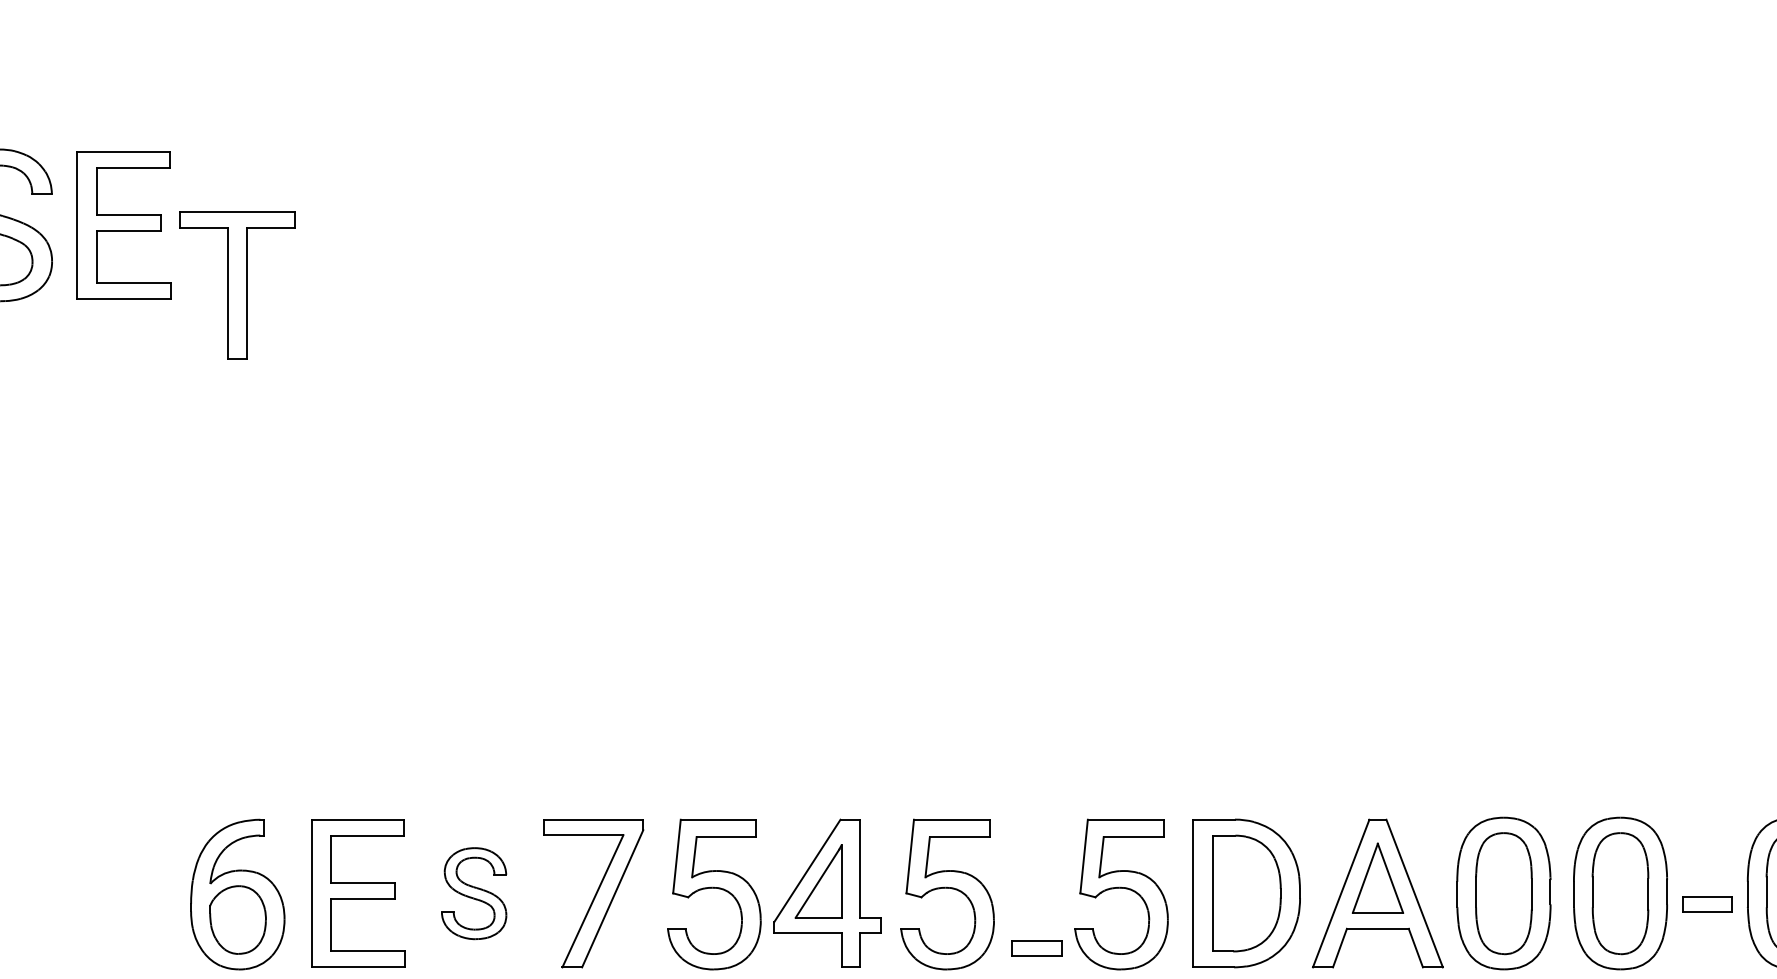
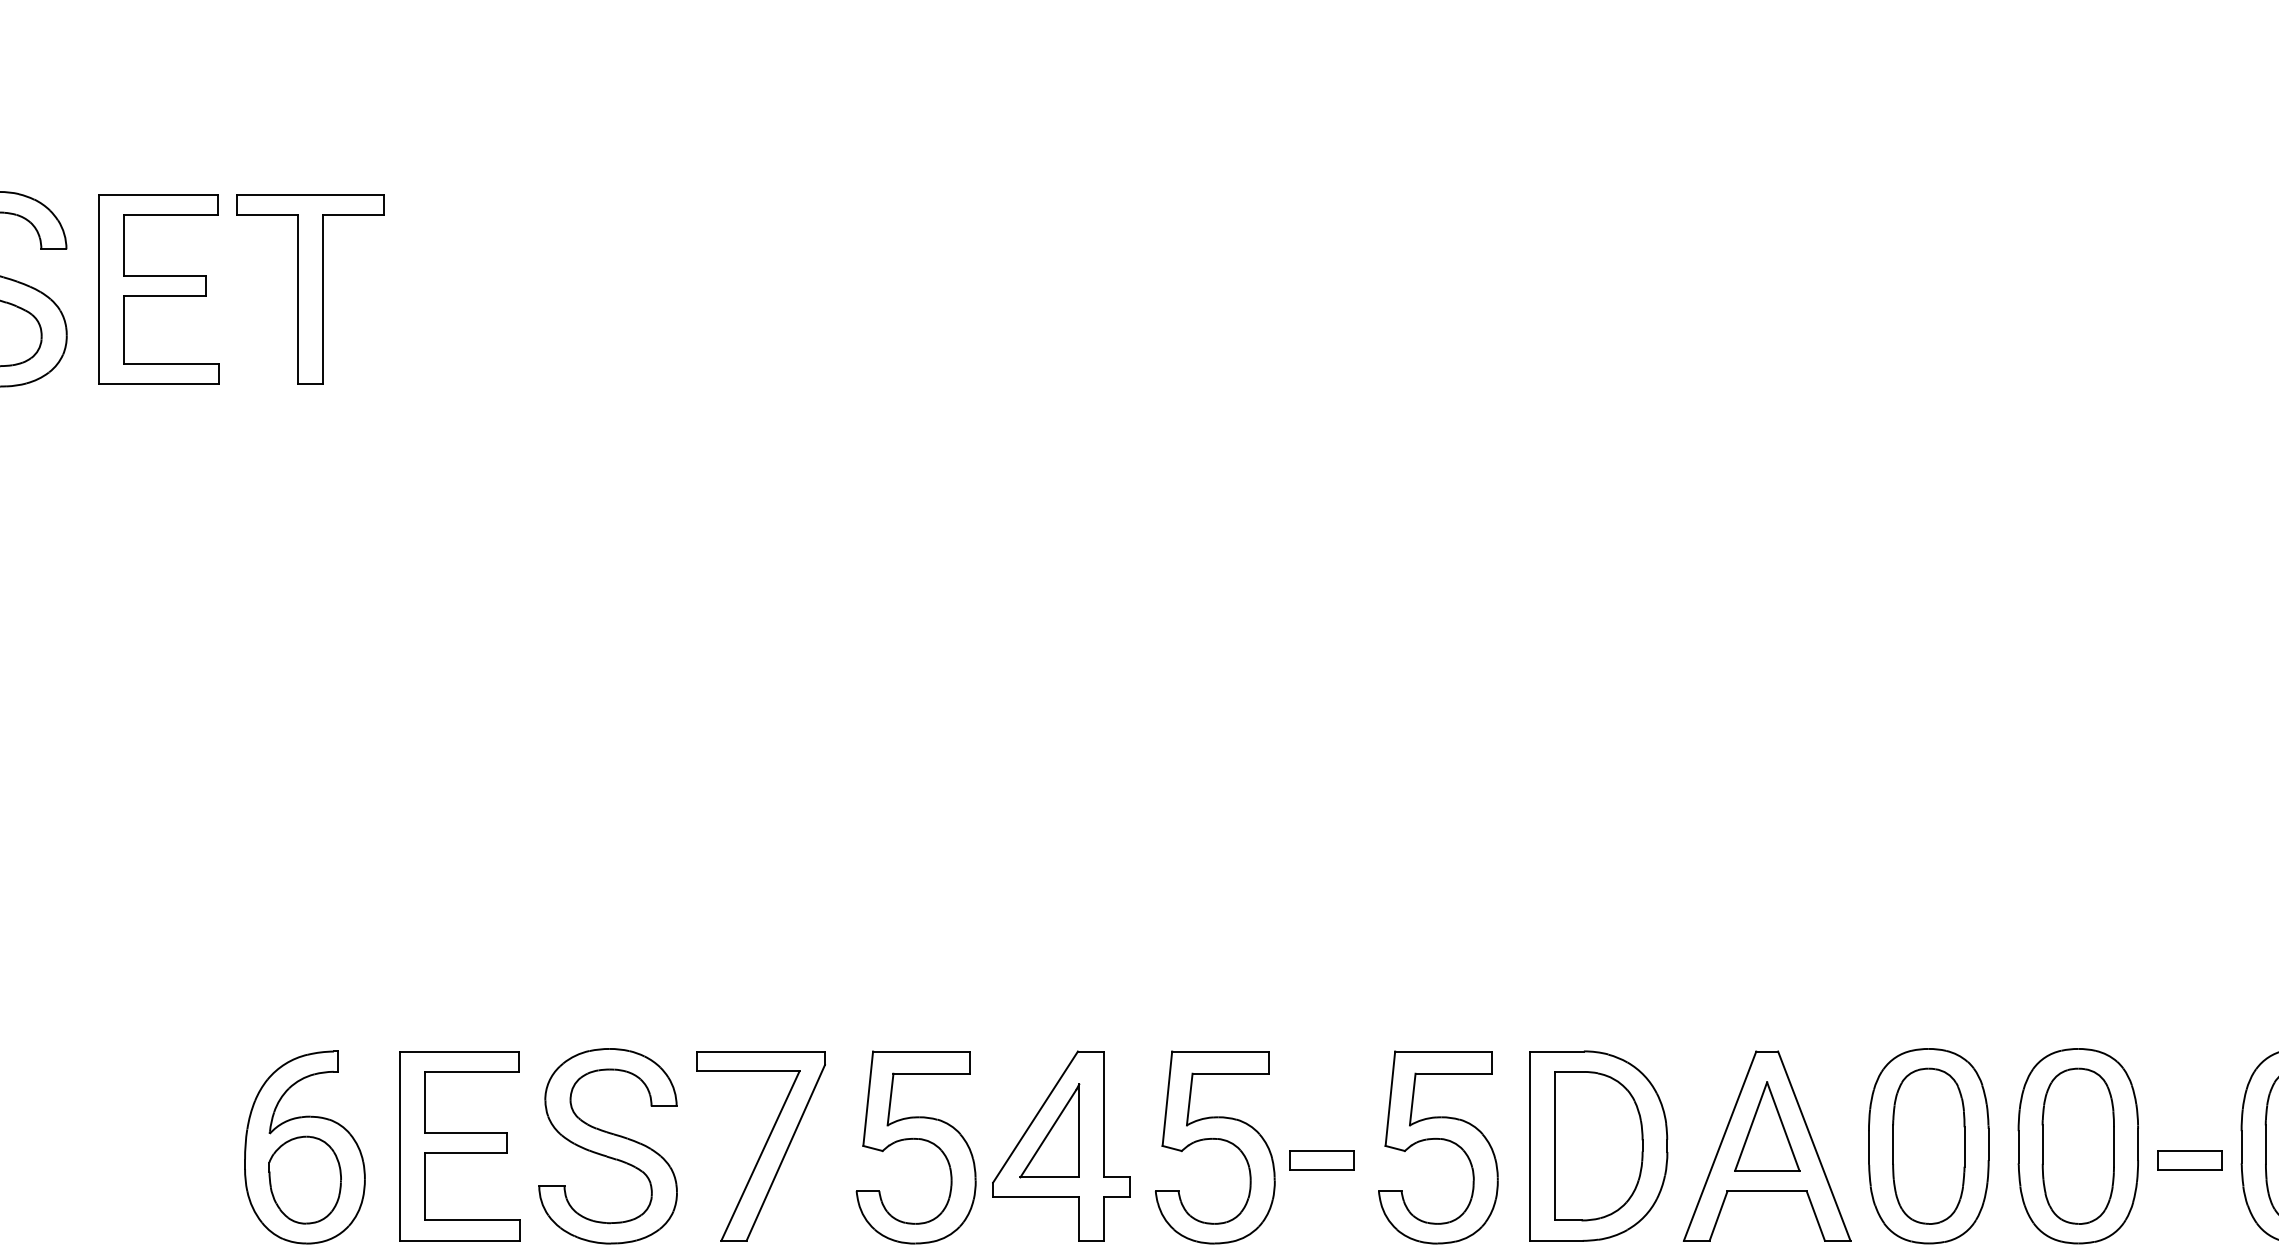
part: (237, 285) -> (310, 289), moved
part: (473, 893) -> (607, 1146), size x1.67
part: (1036, 948) -> (1321, 1160), moved

